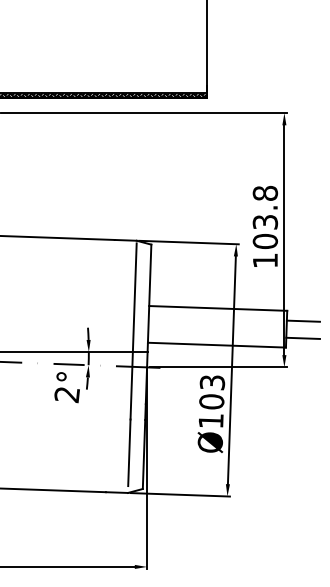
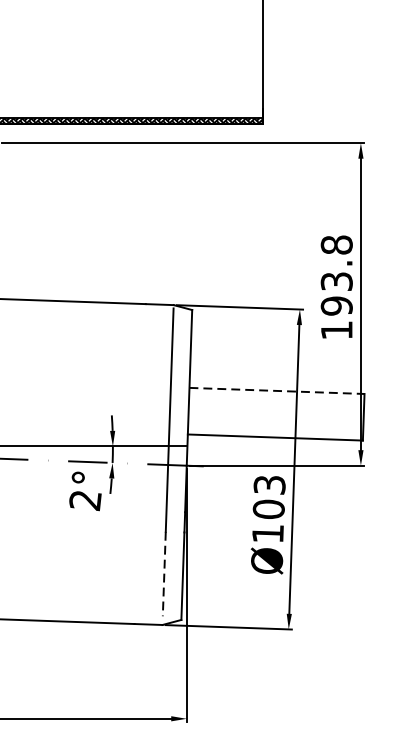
text: (265, 241) -> (336, 306), 103.8 -> 193.8
line: (218, 308) -> (277, 391), solid -> dashed
line: (302, 320) -> (383, 406), removed
line: (302, 337) -> (383, 427), removed
line: (129, 453) -> (164, 574), solid -> dashed

